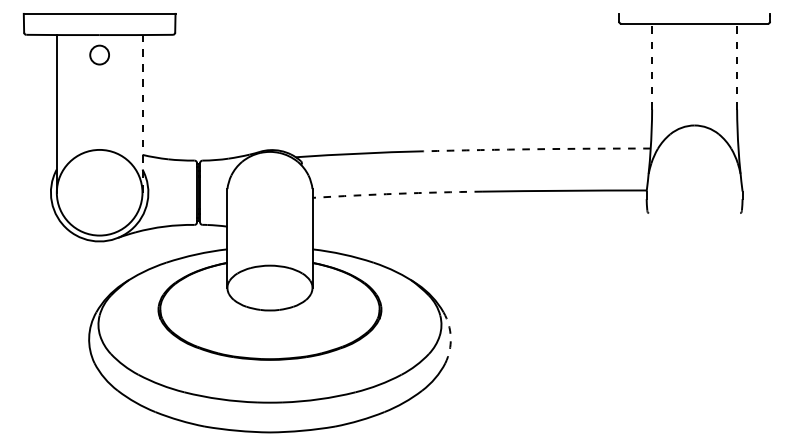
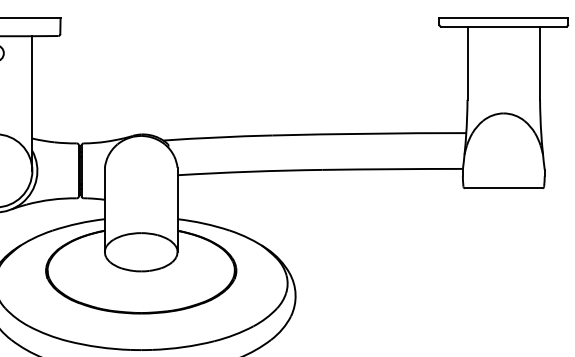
line: (694, 13) -> (503, 17), added
line: (652, 66) -> (467, 63), dashed -> solid
line: (737, 66) -> (540, 63), dashed -> solid
line: (142, 113) -> (32, 103), dashed -> solid
arc: (537, 149) -> (369, 133), dashed -> solid
arc: (397, 193) -> (250, 171), dashed -> solid
line: (694, 213) -> (503, 188), added
arc: (450, 337) -> (295, 294), dashed -> solid

